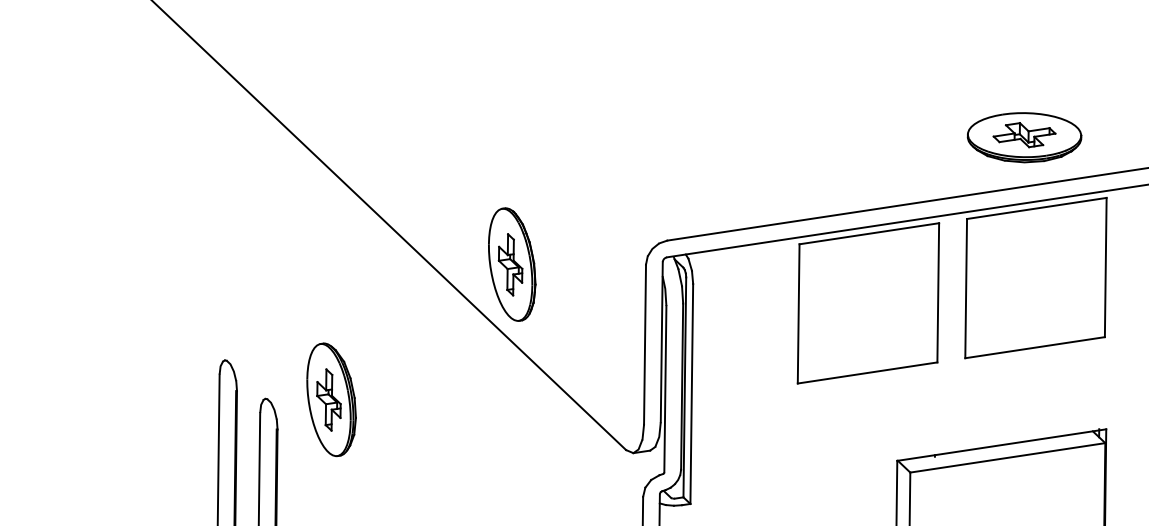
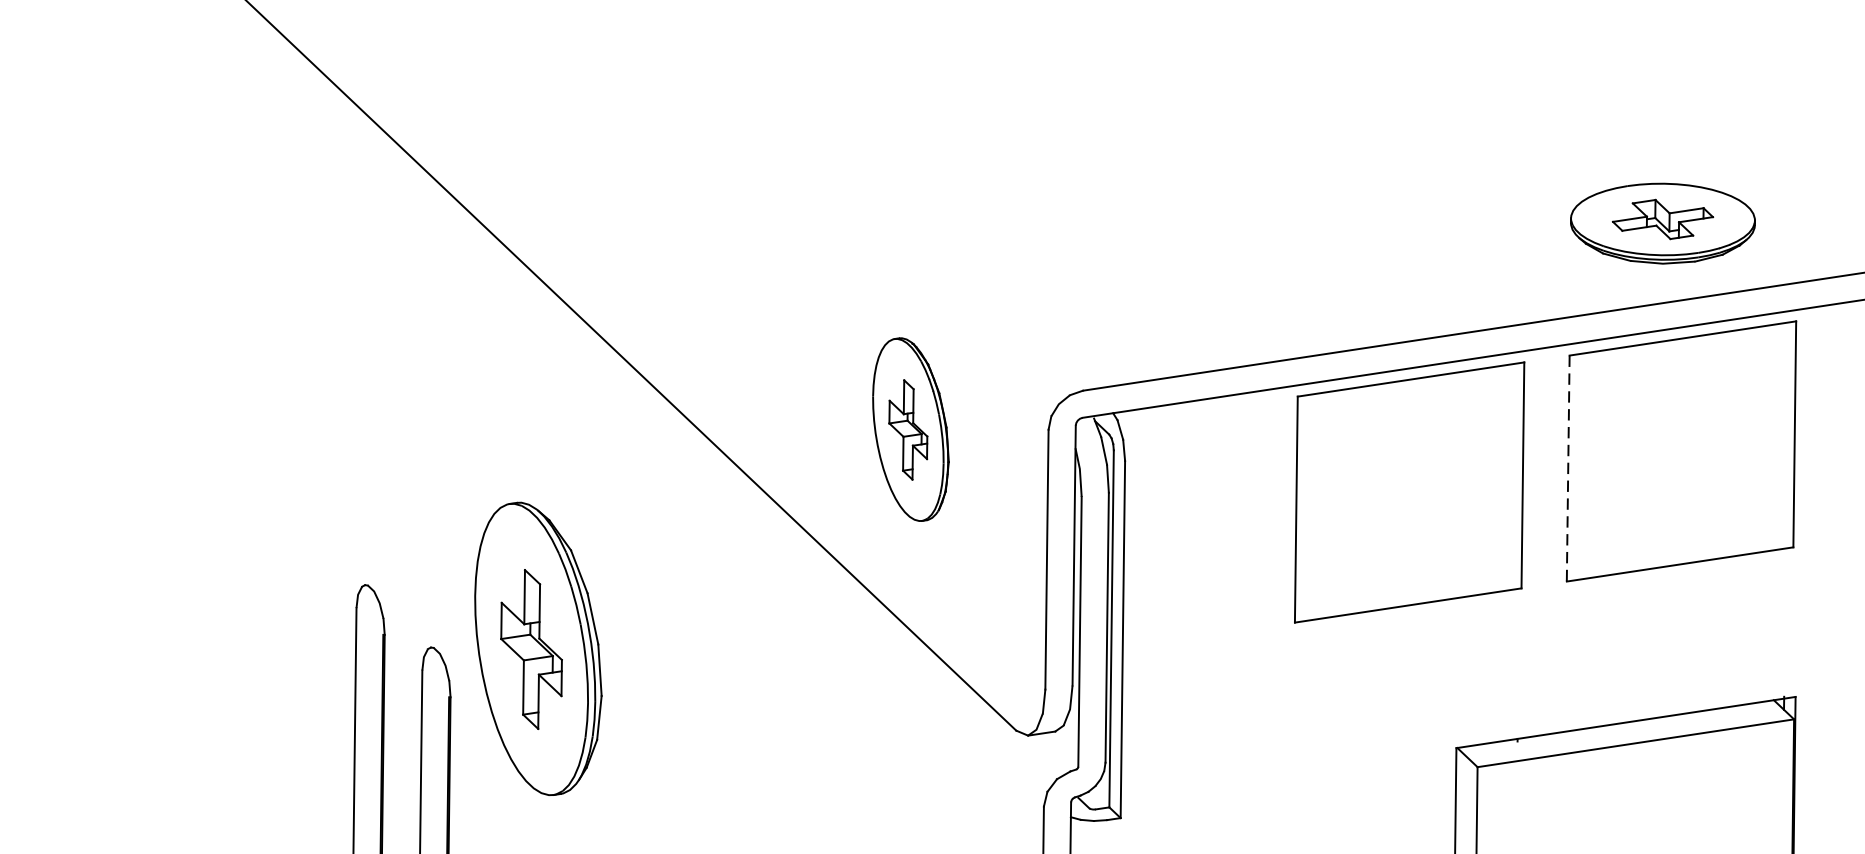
part: (512, 264) -> (911, 429), moved
line: (966, 288) -> (1568, 468), solid -> dashed
part: (331, 399) -> (538, 648), size x1.6

